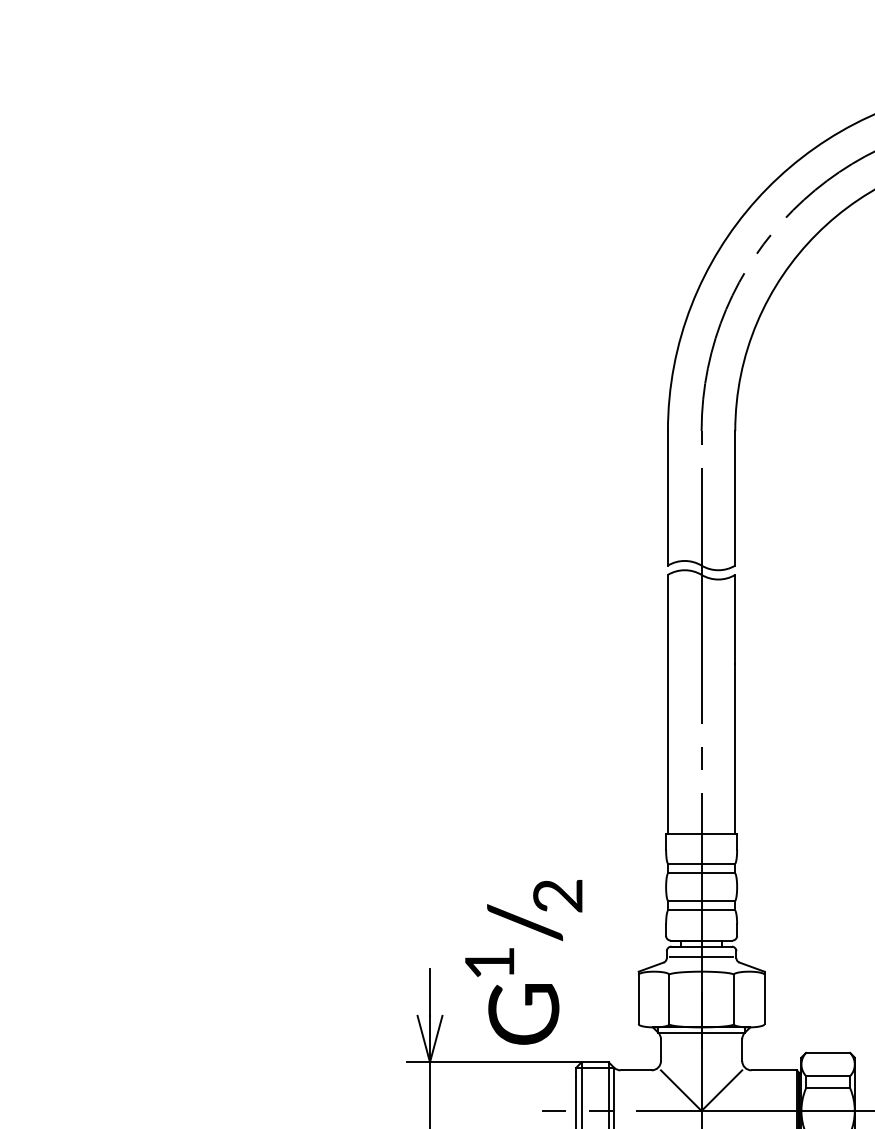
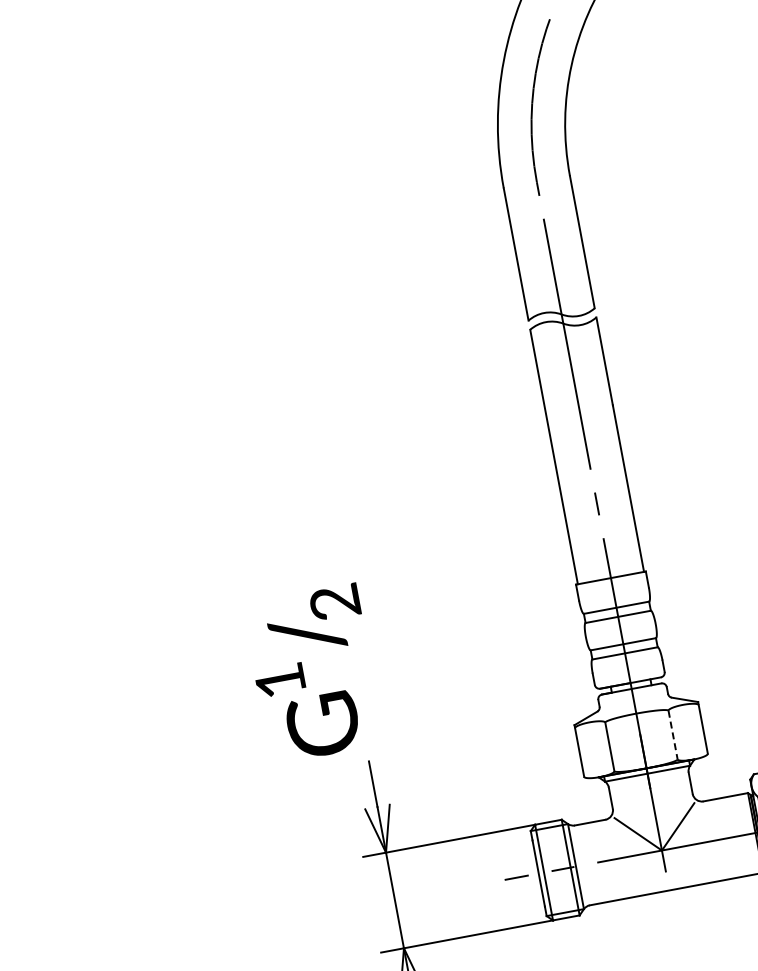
line: (701, 956) -> (633, 698), removed
text: (523, 962) -> (313, 674), moved
line: (733, 999) -> (672, 735), solid -> dashed

